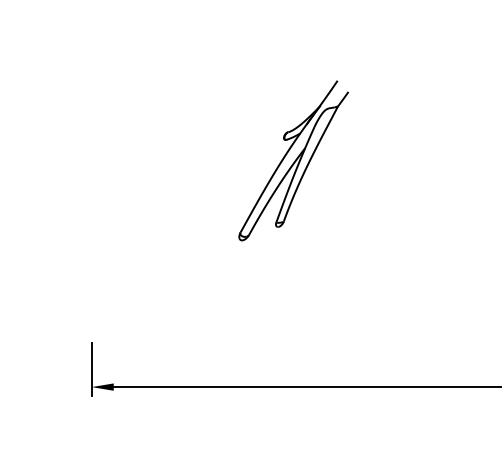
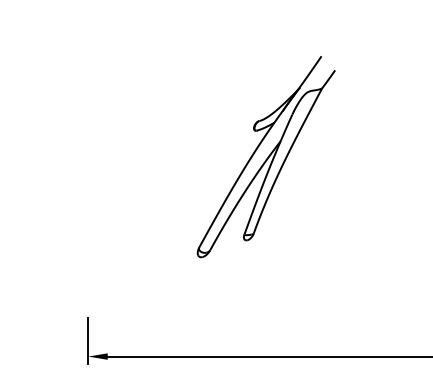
part: (293, 160) -> (266, 156), size x1.43

